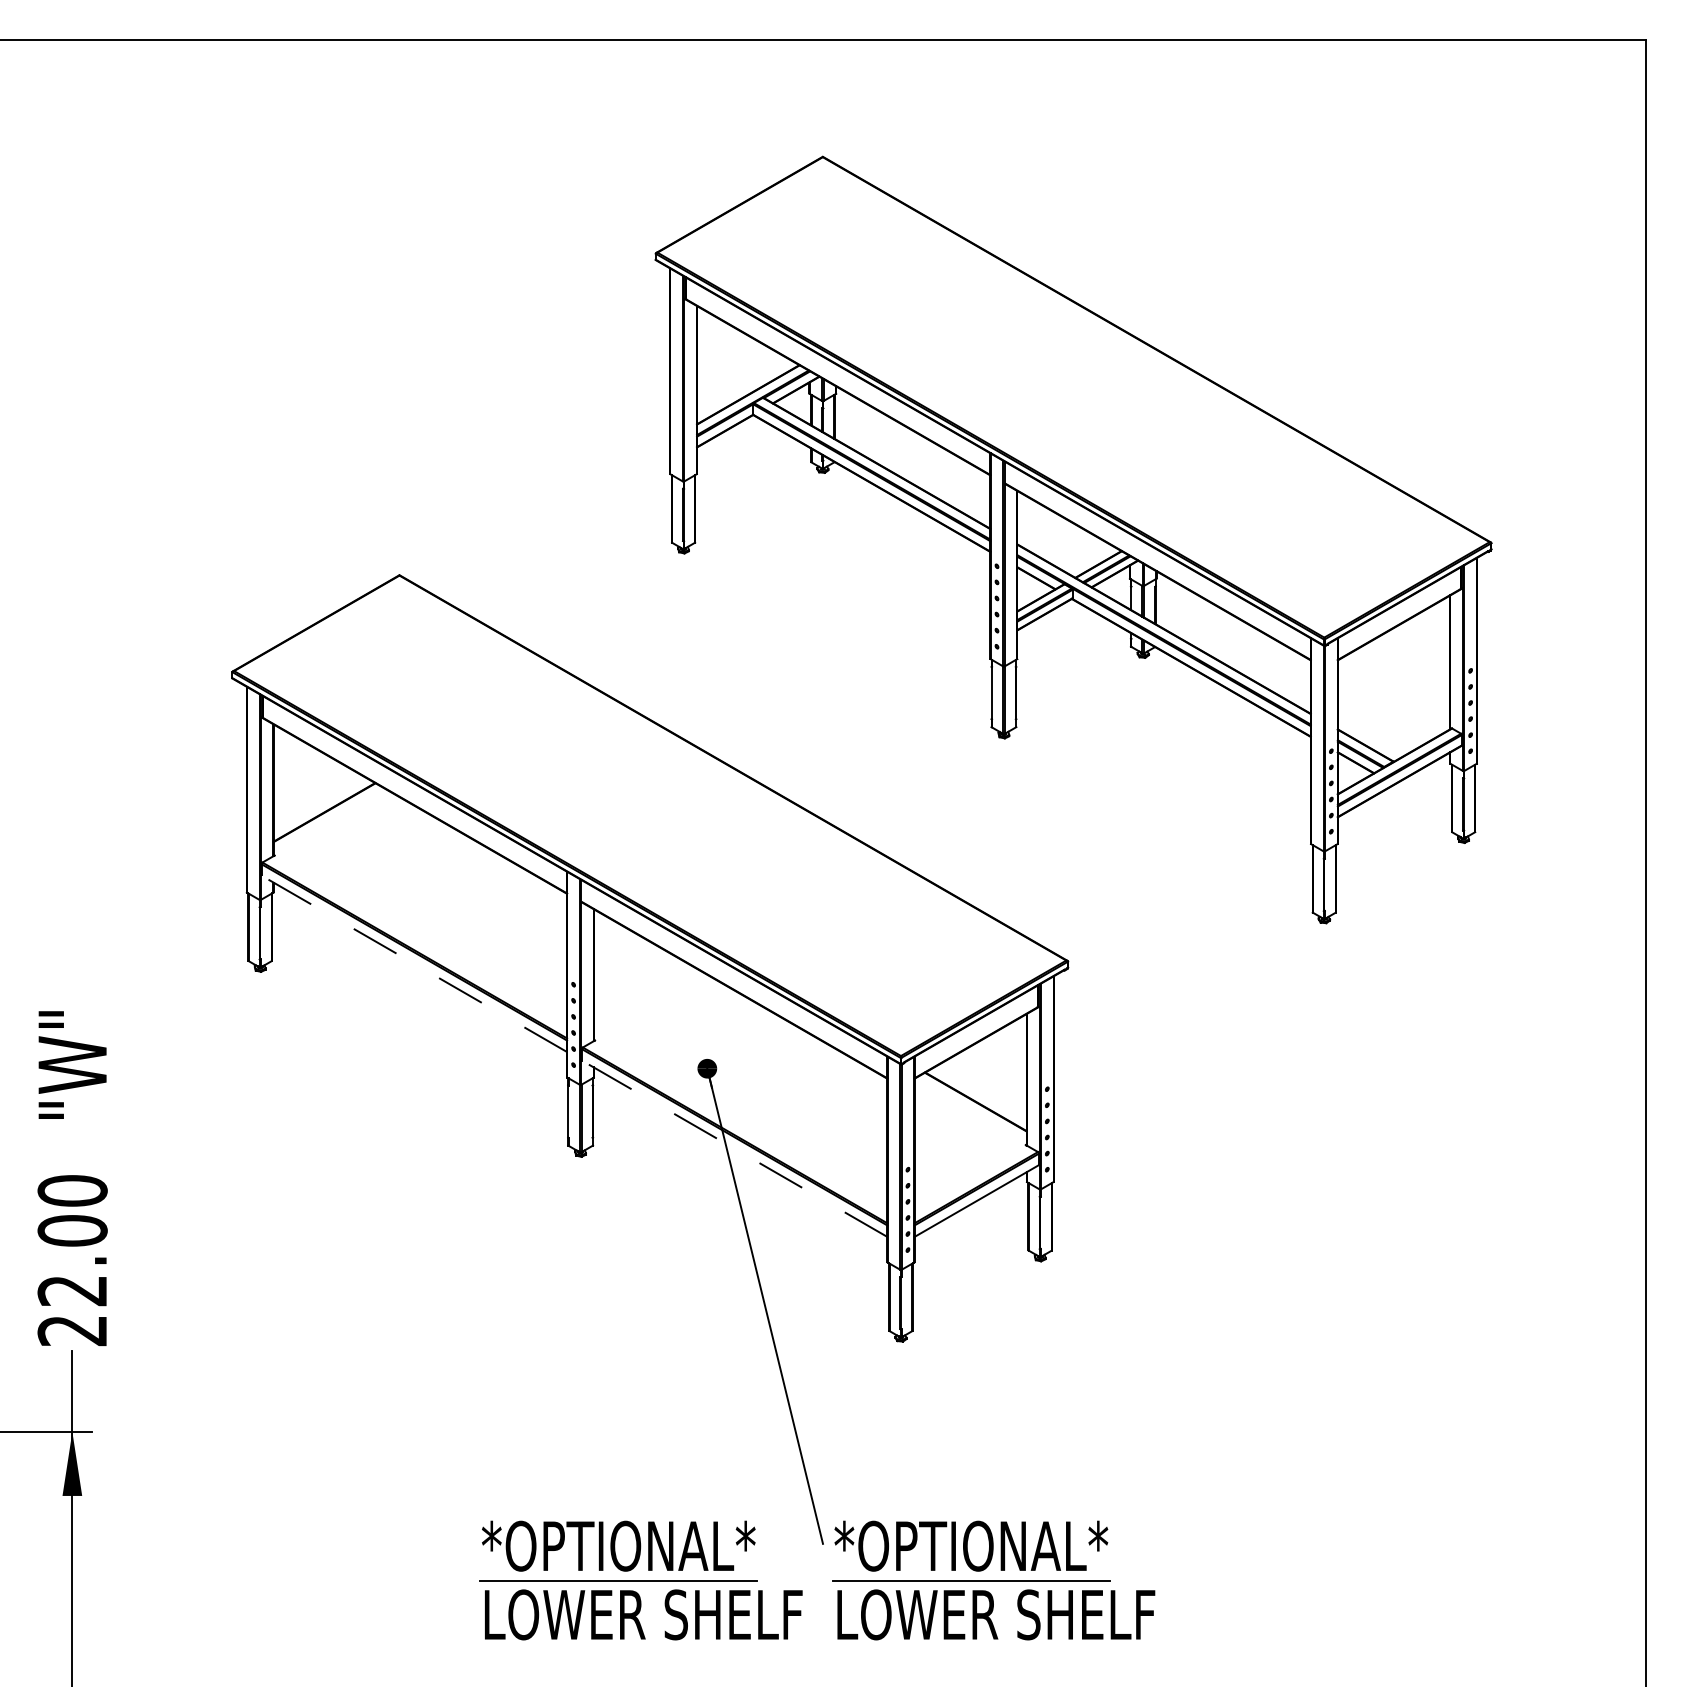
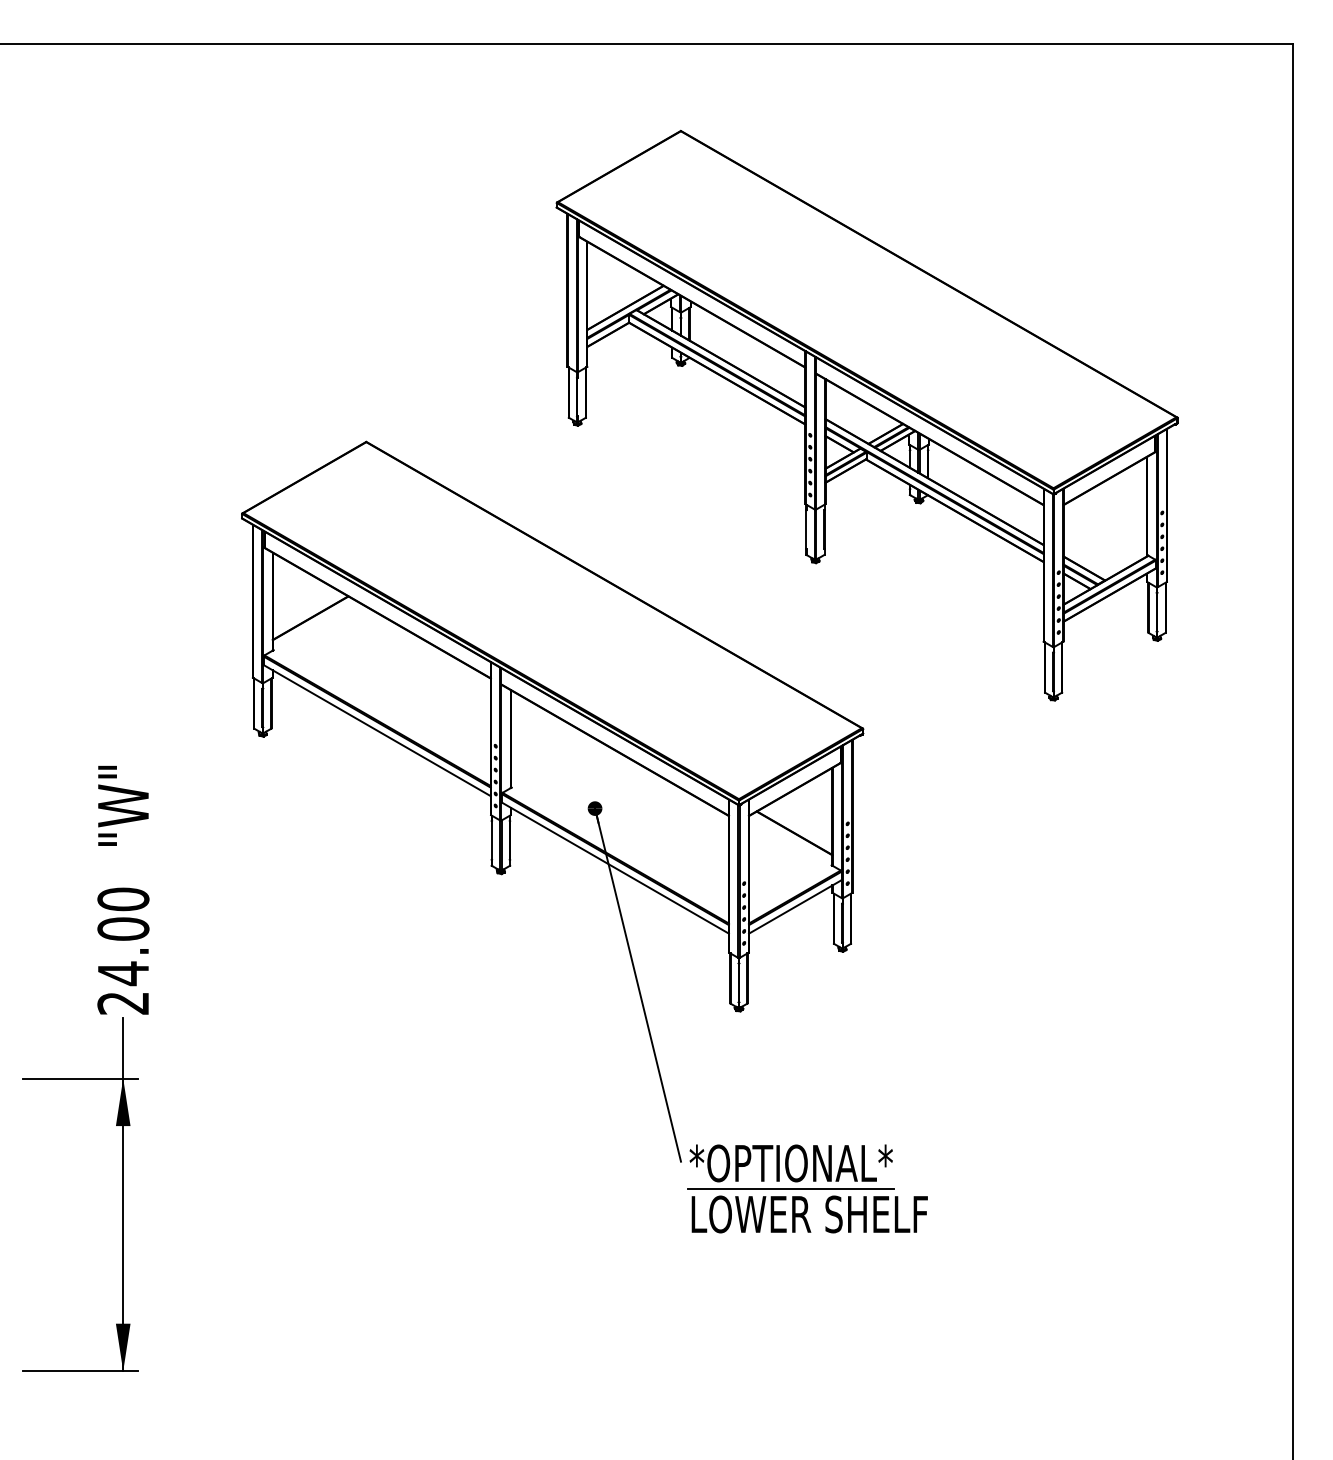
line: (414, 963) -> (377, 730), dashed -> solid
line: (733, 1147) -> (614, 867), dashed -> solid
text: (71, 1290) -> (122, 973), 22.00 -> 24.00
part: (640, 1579) -> (545, 1188), removed

